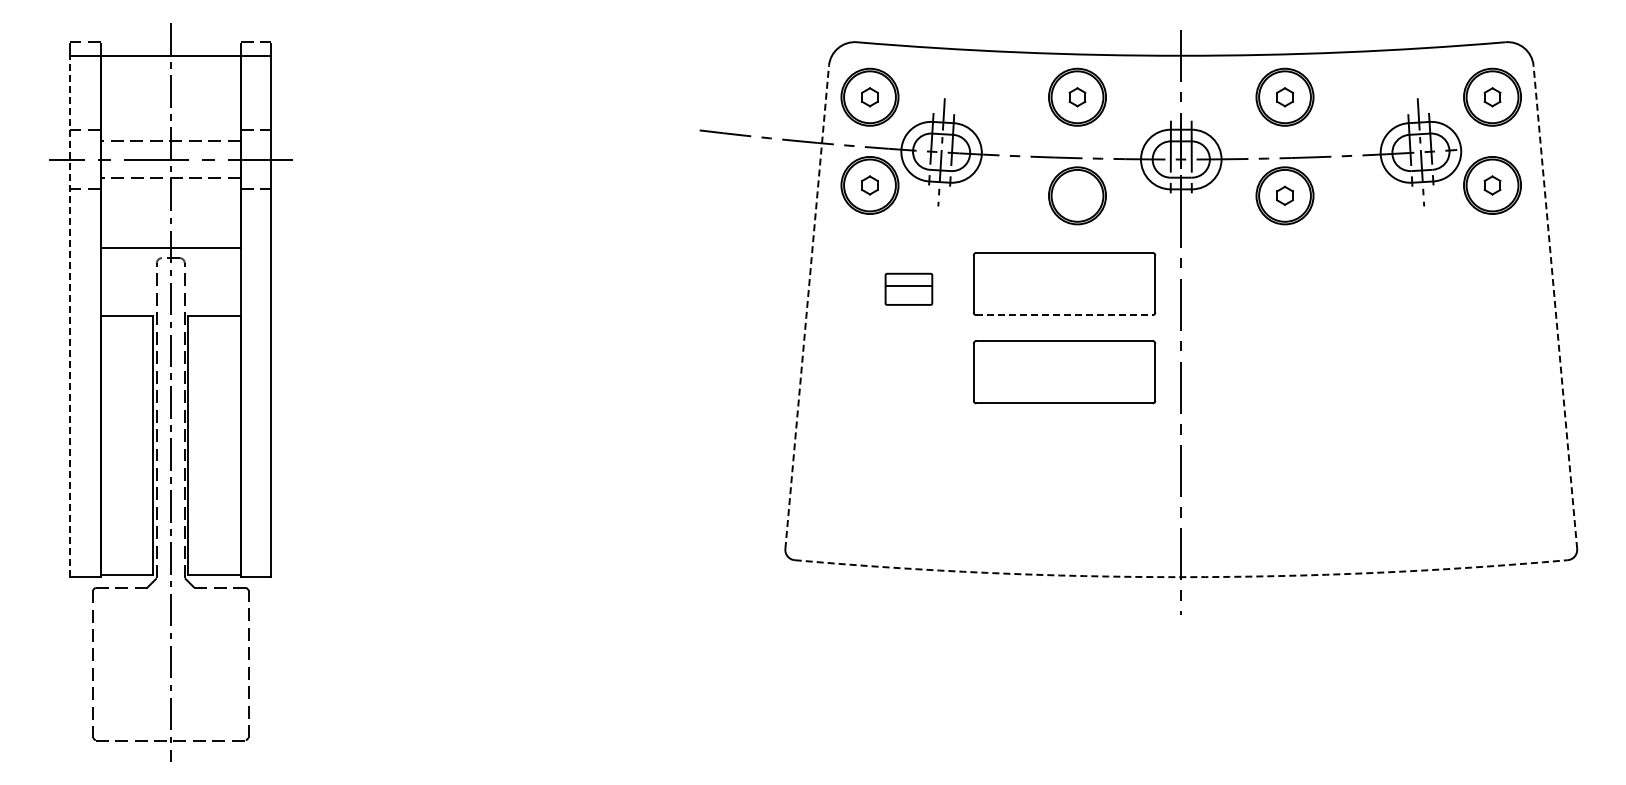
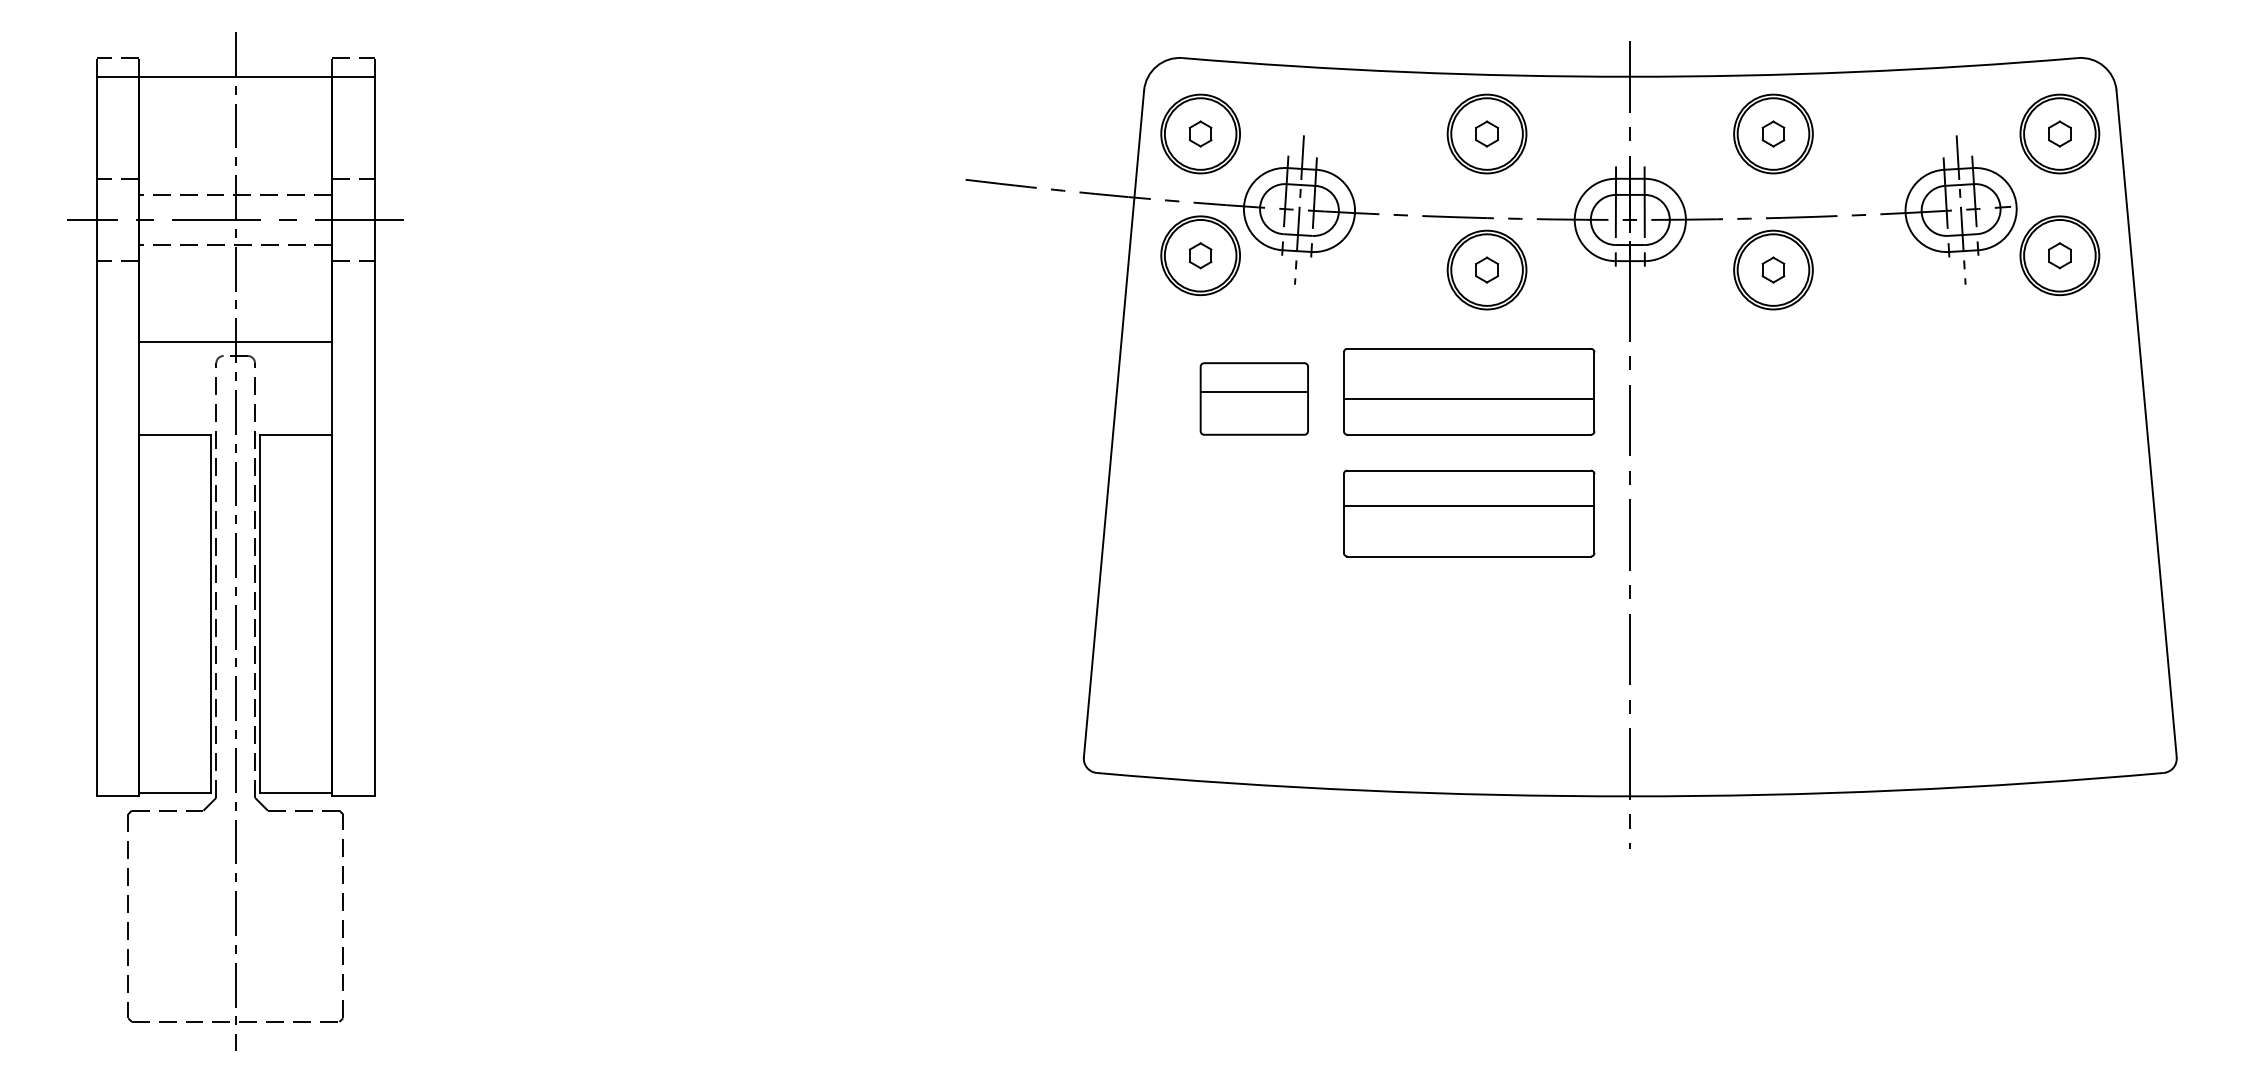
part: (1077, 195) -> (1487, 269), added
part: (908, 289) -> (1253, 399), size x1.67
line: (1064, 289) -> (1469, 399), added
line: (807, 307) -> (1114, 424), dashed -> solid
line: (1555, 307) -> (2146, 424), dashed -> solid
line: (1065, 315) -> (1470, 435), dashed -> solid
line: (70, 316) -> (97, 436), dashed -> solid
line: (1064, 367) -> (1469, 506), added
arc: (1181, 577) -> (1630, 796), dashed -> solid

